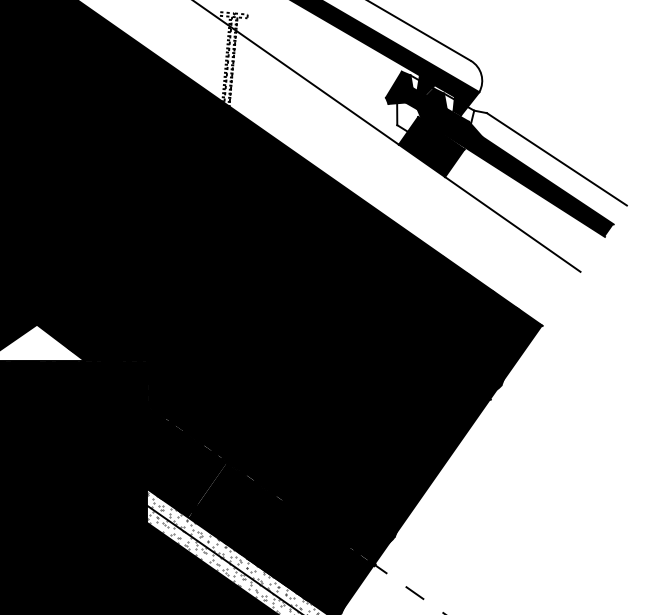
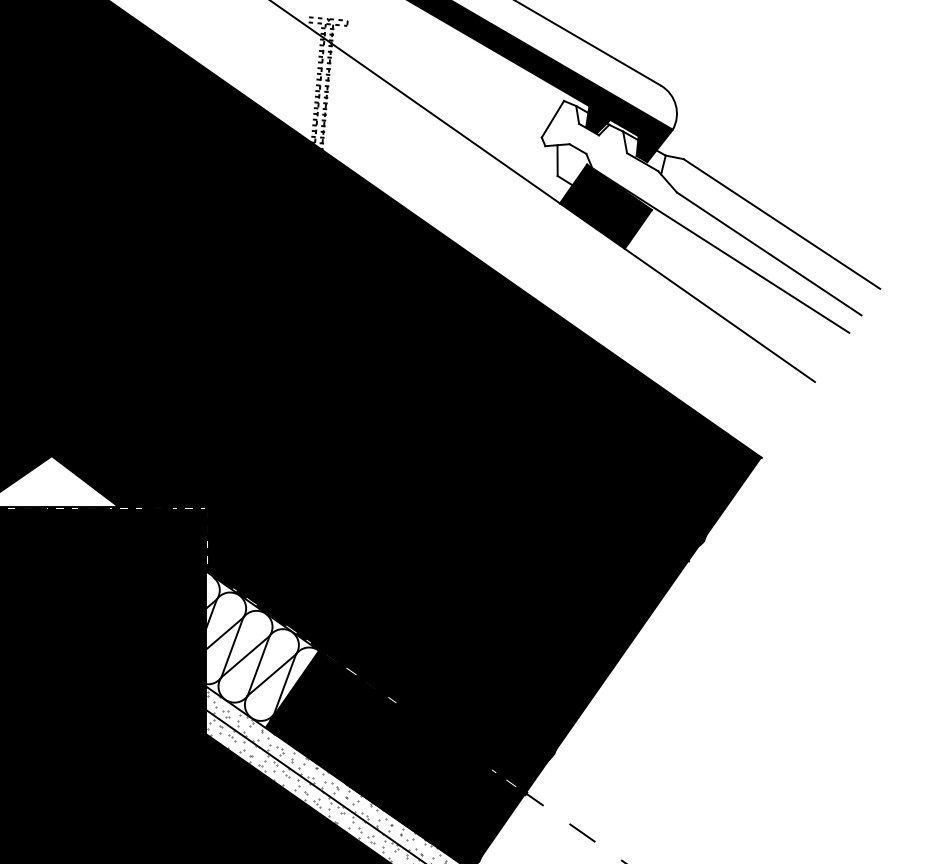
fill: (499, 153) -> (701, 215), removed
fill: (186, 461) -> (261, 648), removed

